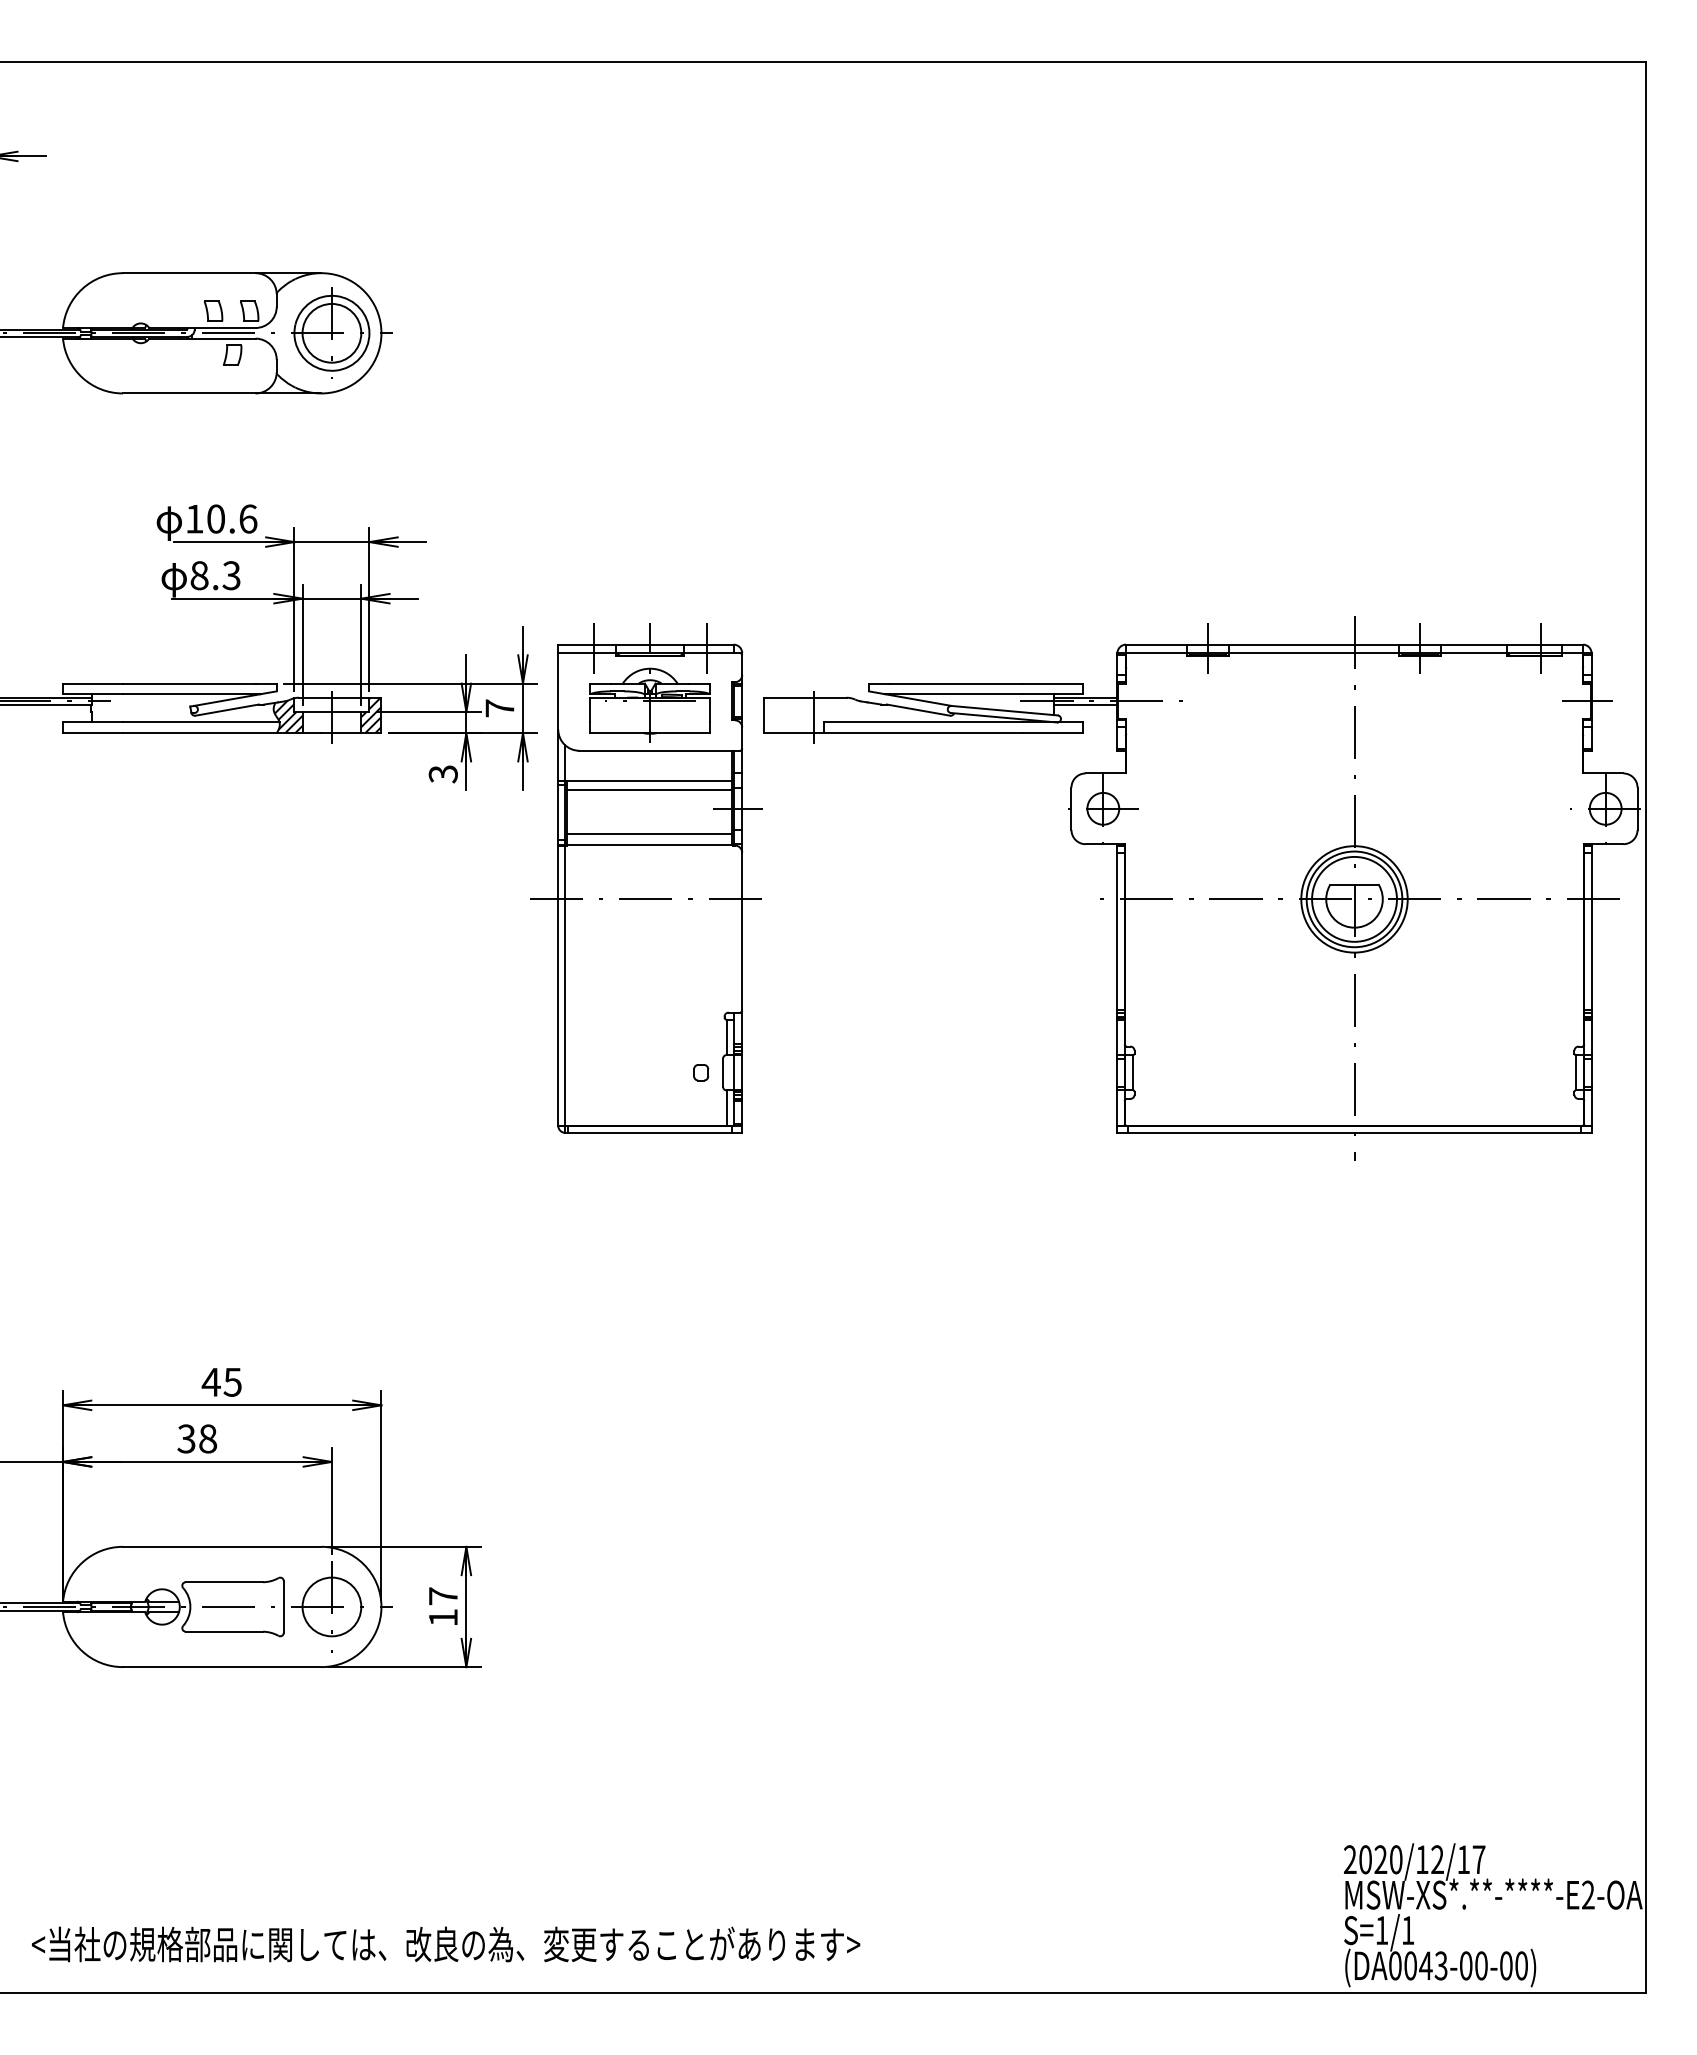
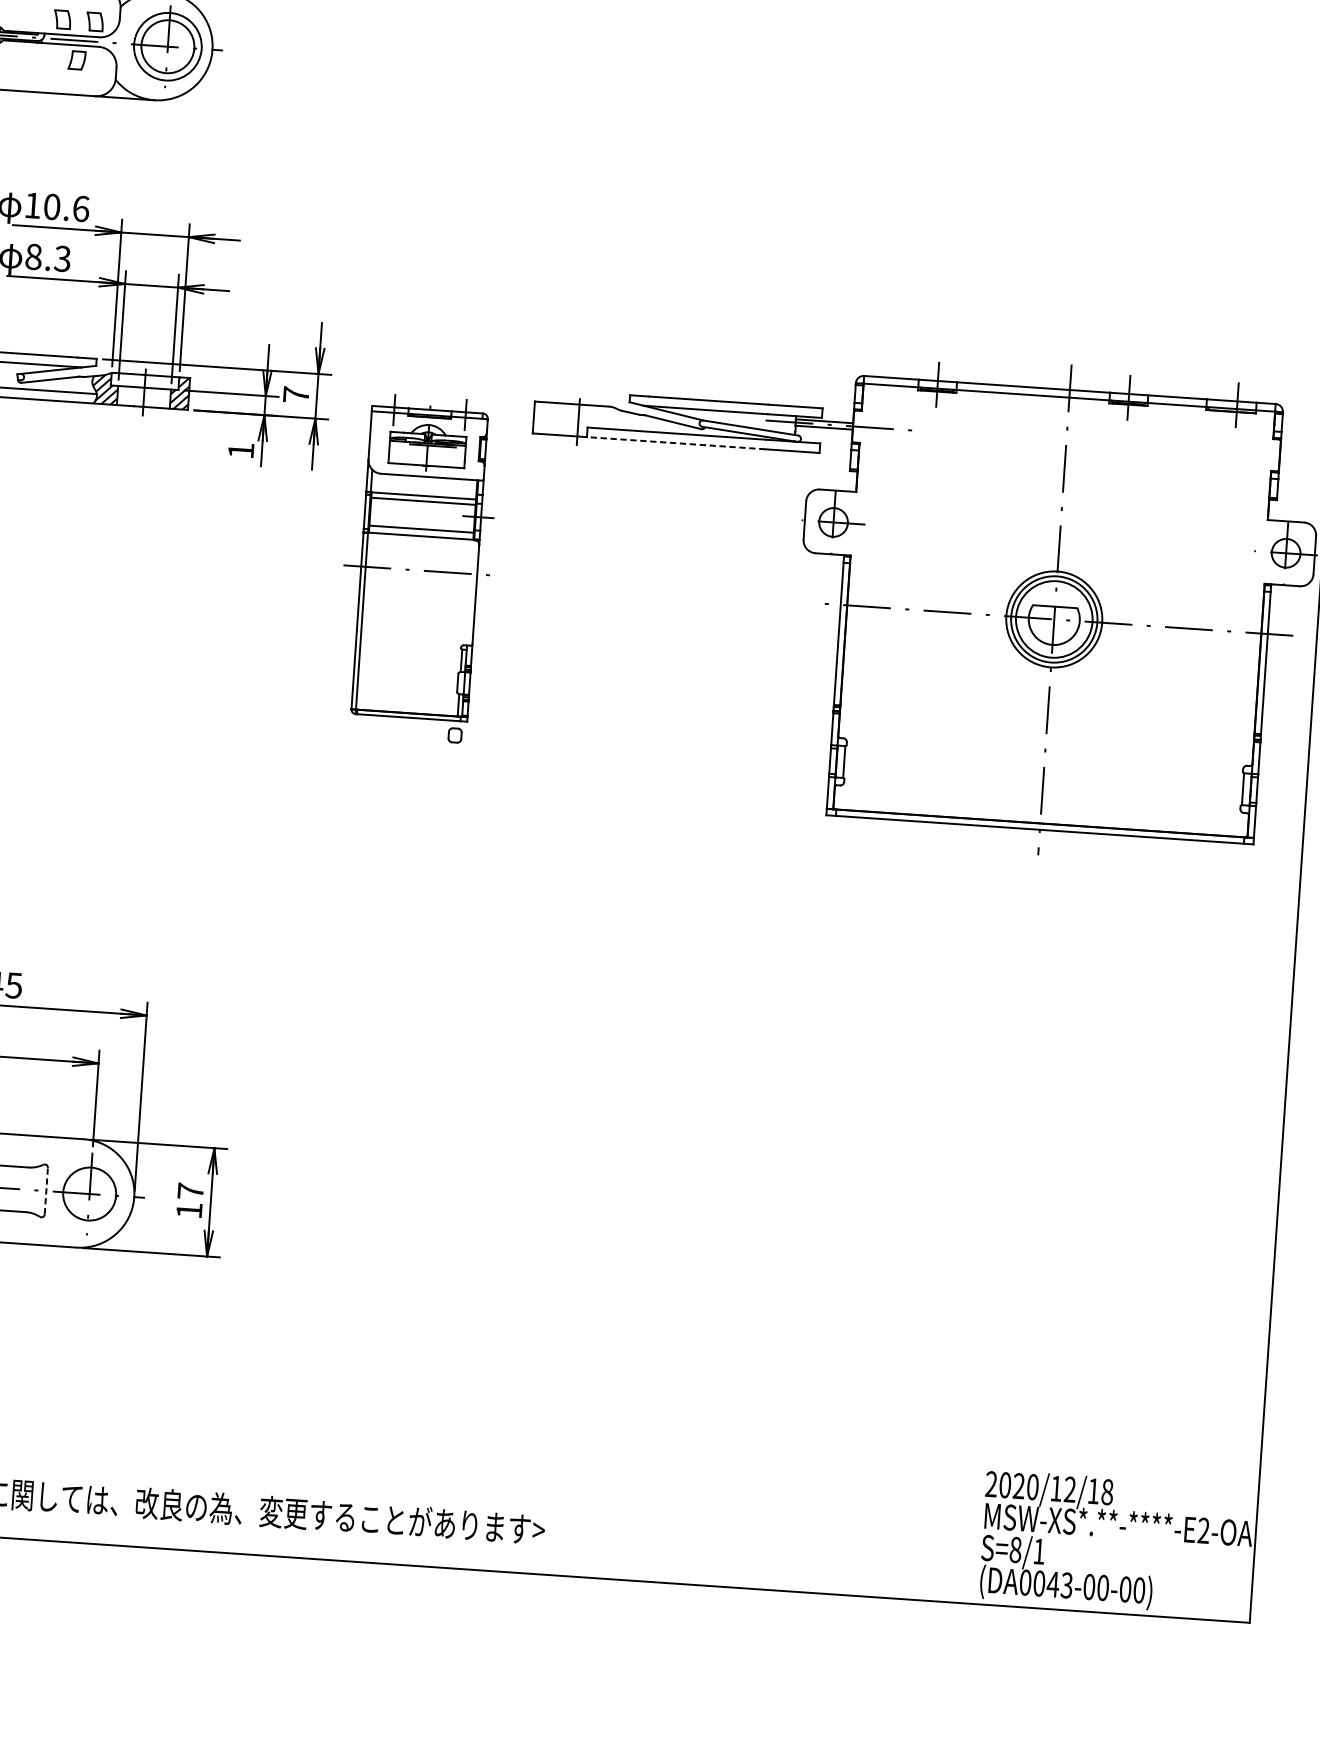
line: (1586, 701) -> (1275, 455), removed
line: (922, 733) -> (675, 443), solid -> dashed
text: (442, 774) -> (240, 450), 3 -> 1
part: (646, 878) -> (417, 557), size x0.7
line: (283, 1606) -> (46, 1190), solid -> dashed
text: (1478, 1859) -> (1107, 1491), 2020/12/17 -> 2020/12/18
text: (1381, 1930) -> (1015, 1549), S=1/1 -> S=8/1

